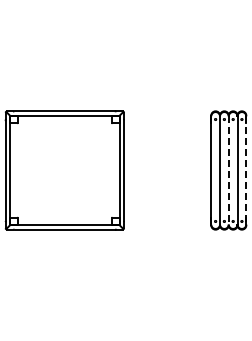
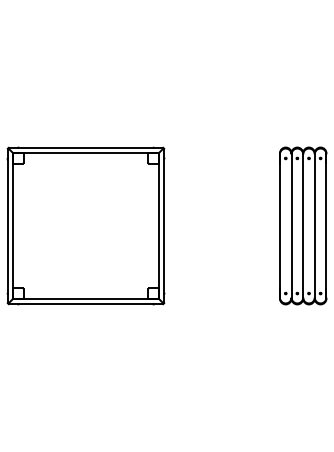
line: (228, 170) -> (302, 226), dashed -> solid
line: (246, 170) -> (326, 226), dashed -> solid

